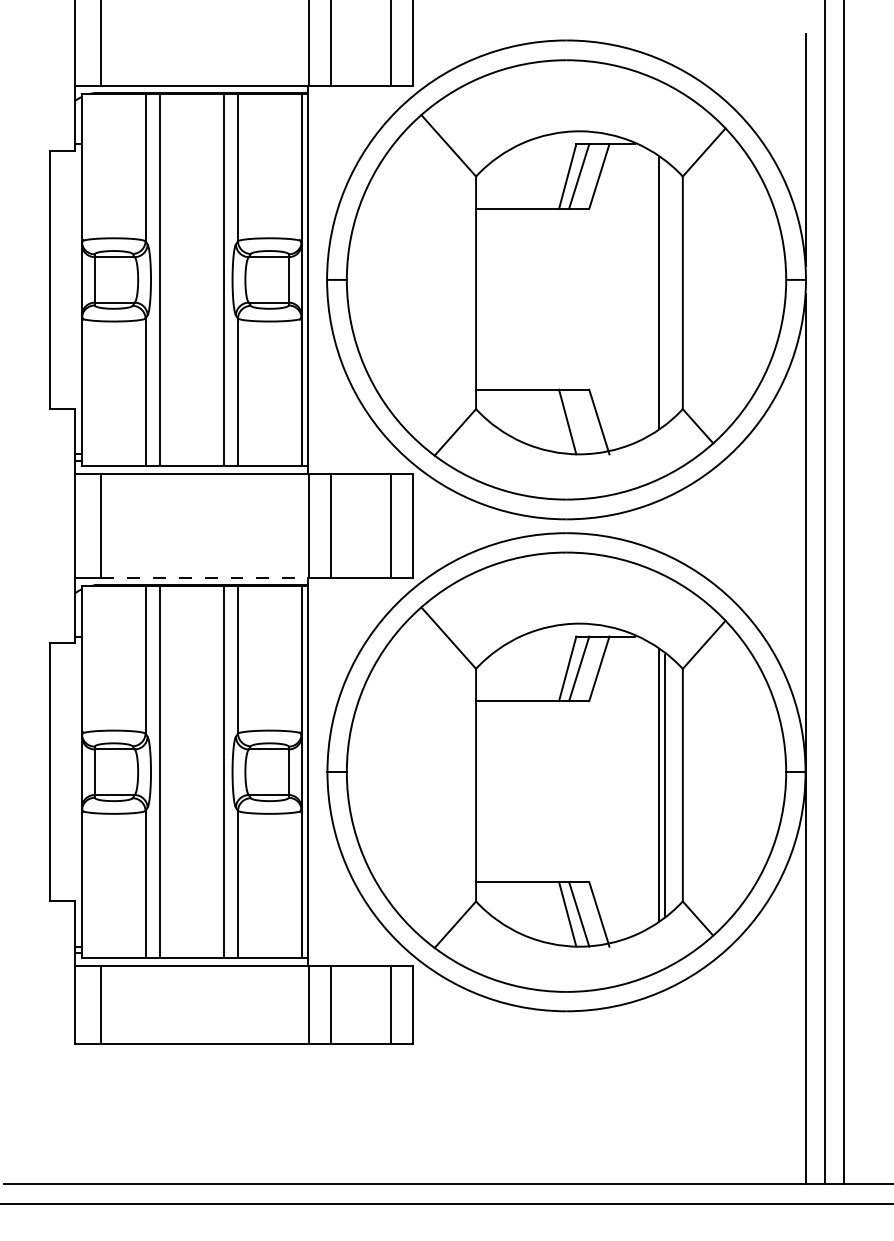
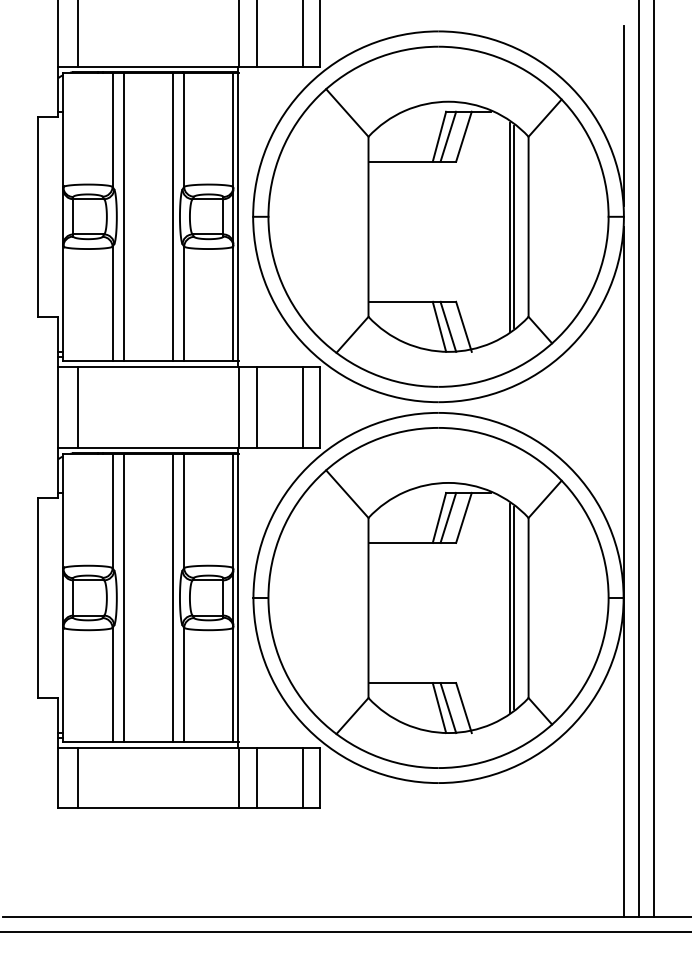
line: (664, 292) -> (514, 226), added
line: (579, 421) -> (448, 326), added
line: (206, 577) -> (159, 447), dashed -> solid

